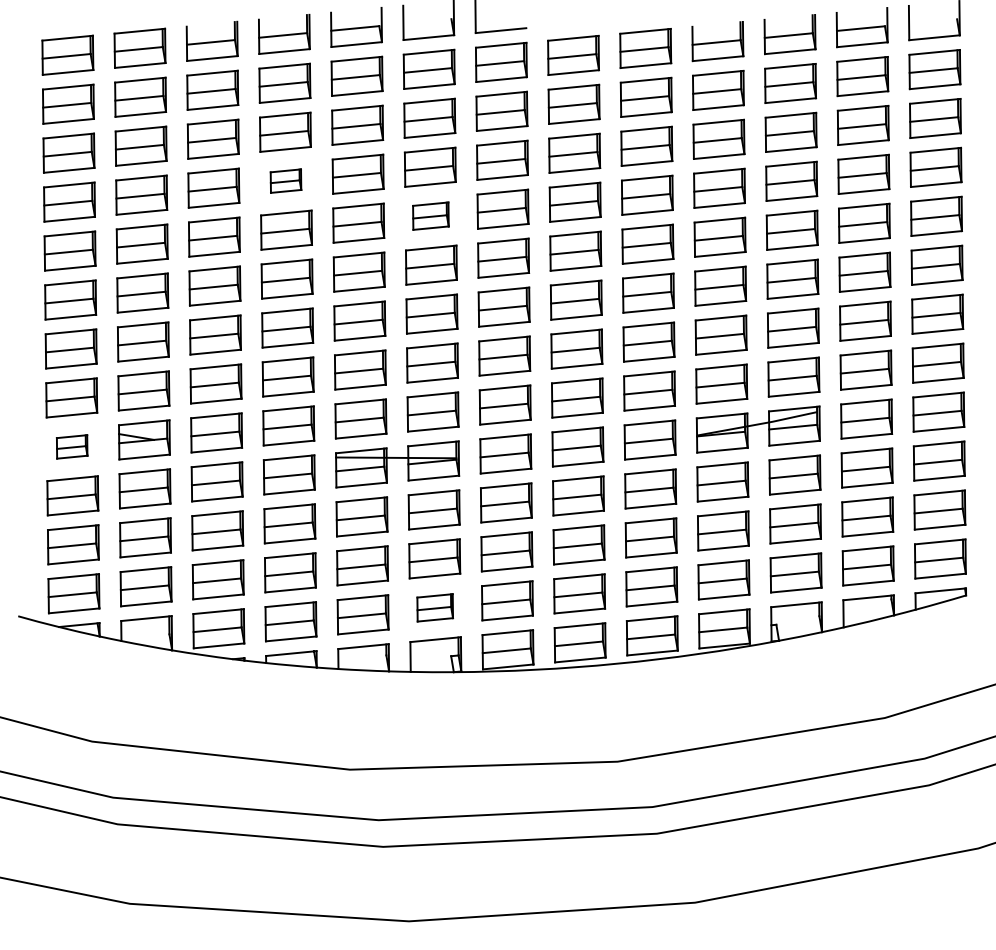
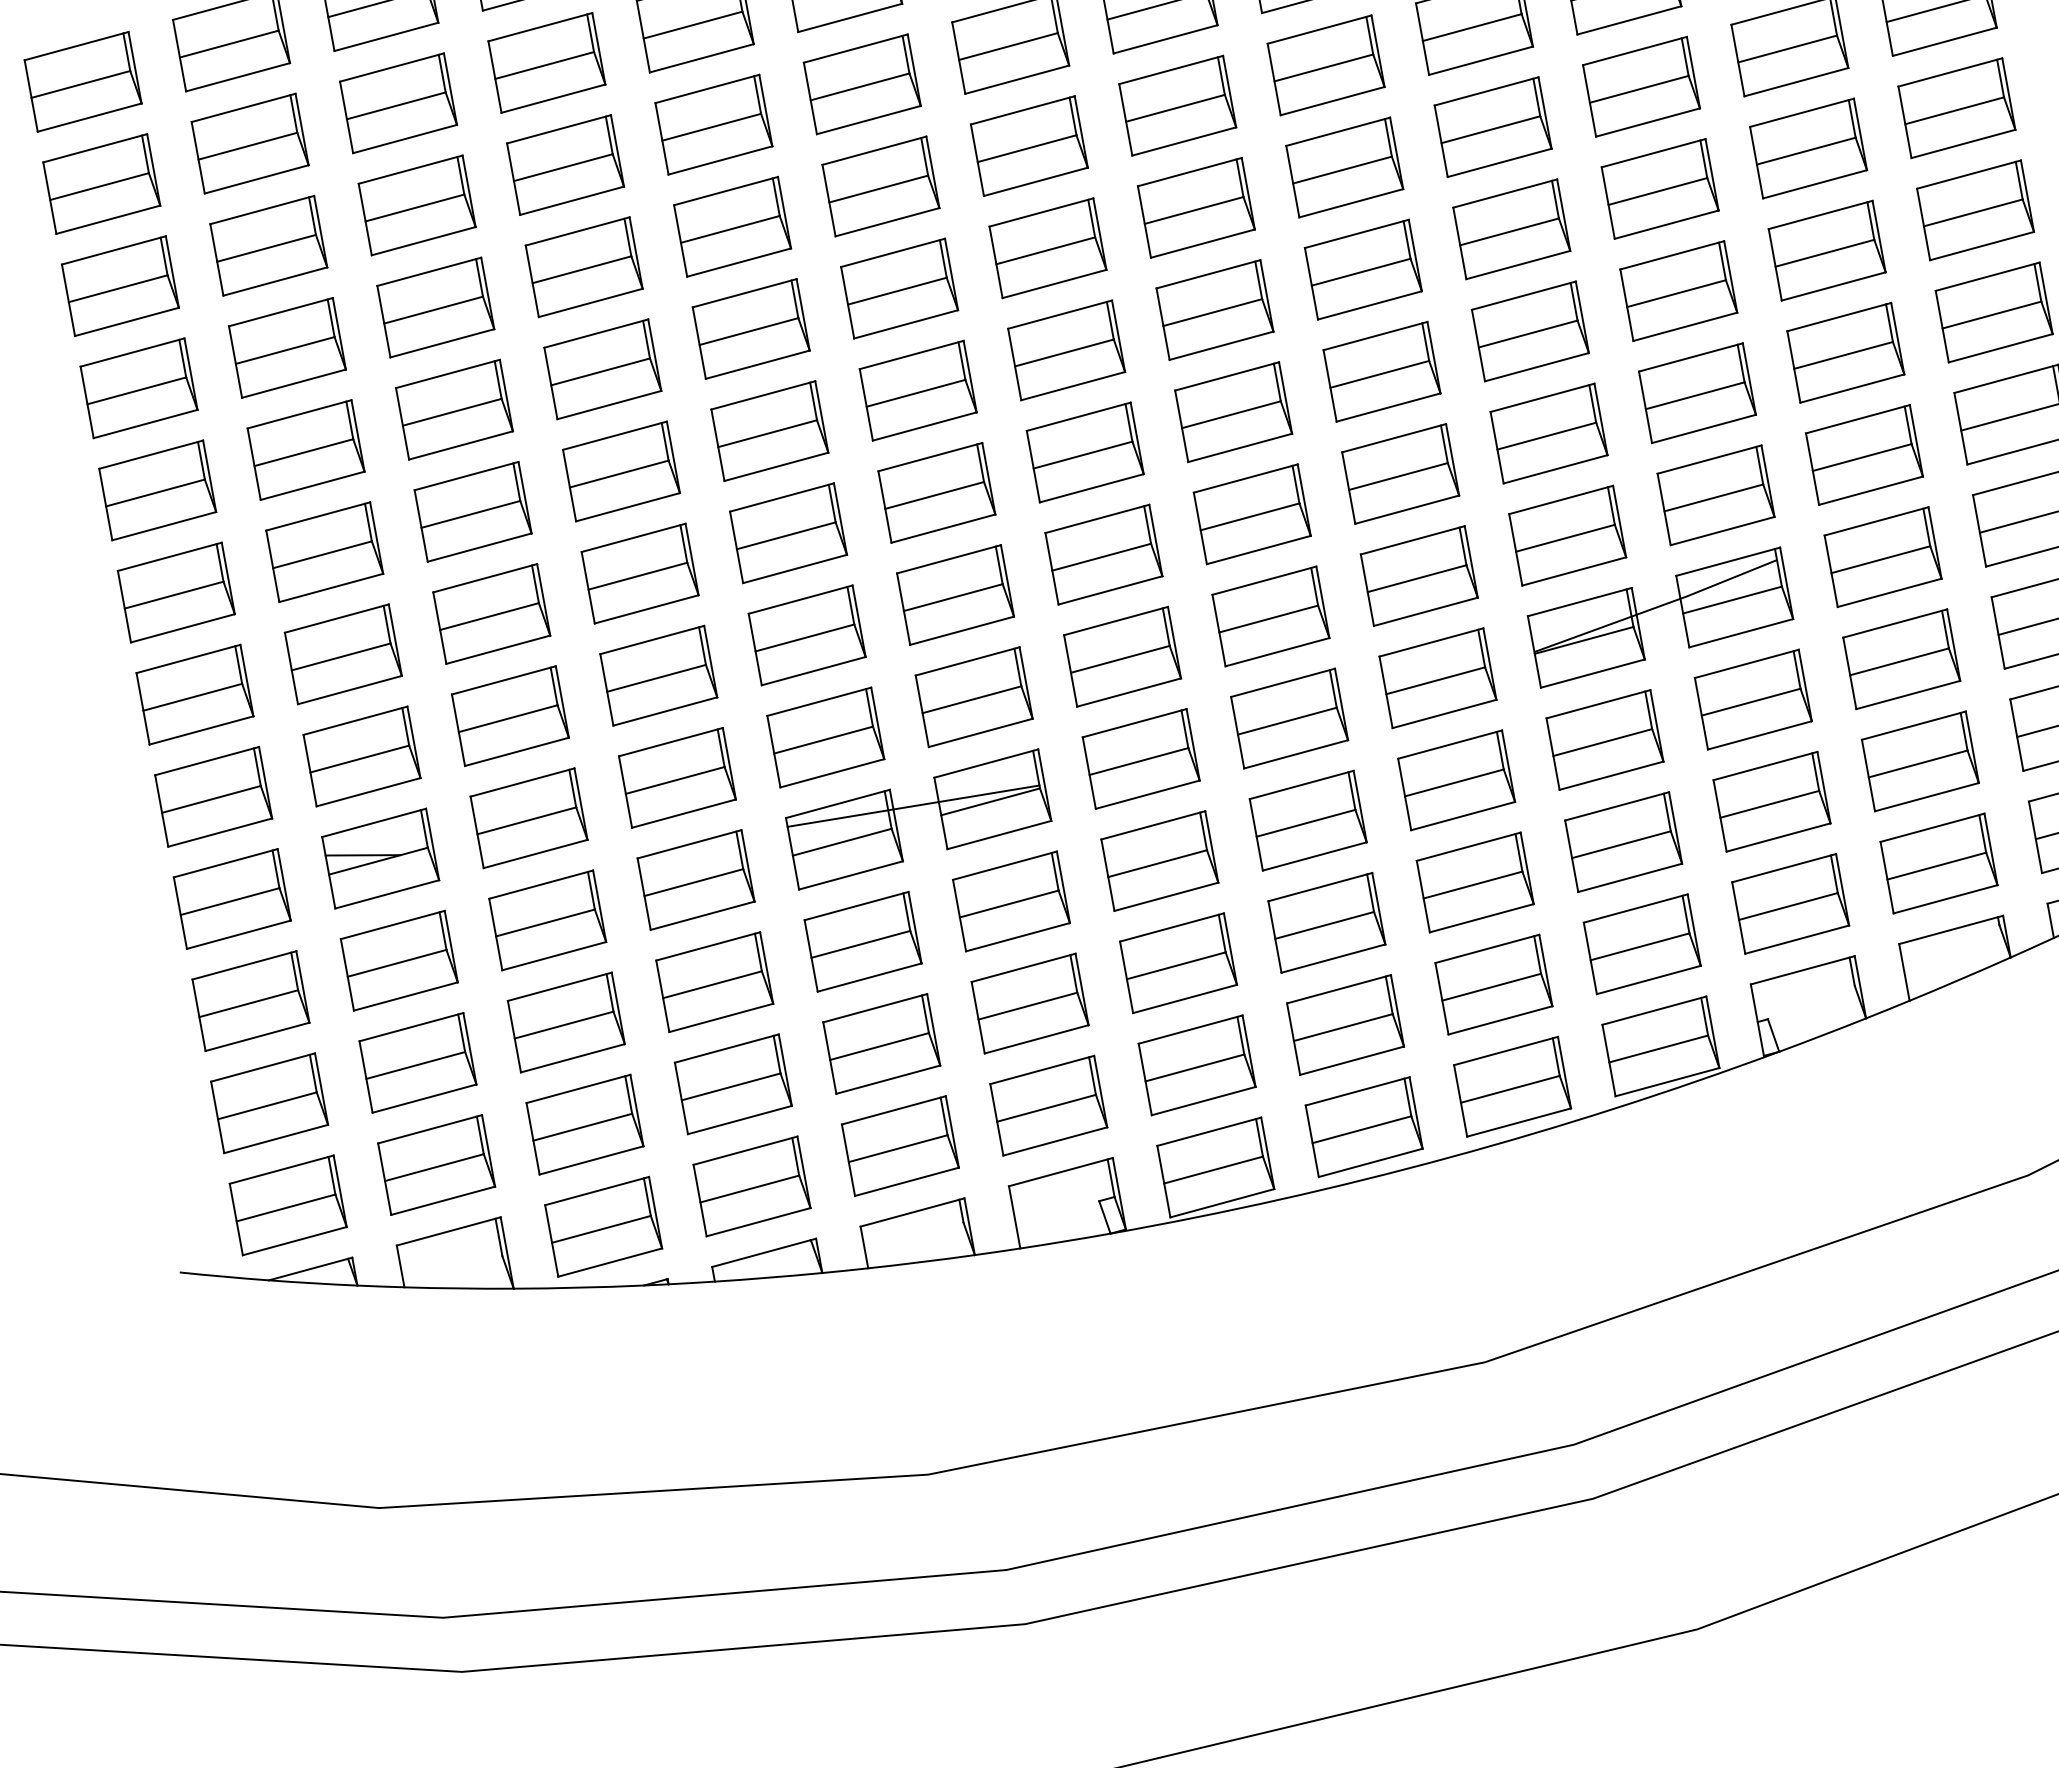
part: (285, 180) -> (582, 265), size x1.67
part: (430, 215) -> (898, 287), size x1.43
part: (71, 446) -> (230, 898), size x1.67
part: (434, 607) -> (1046, 1105), size x1.43

